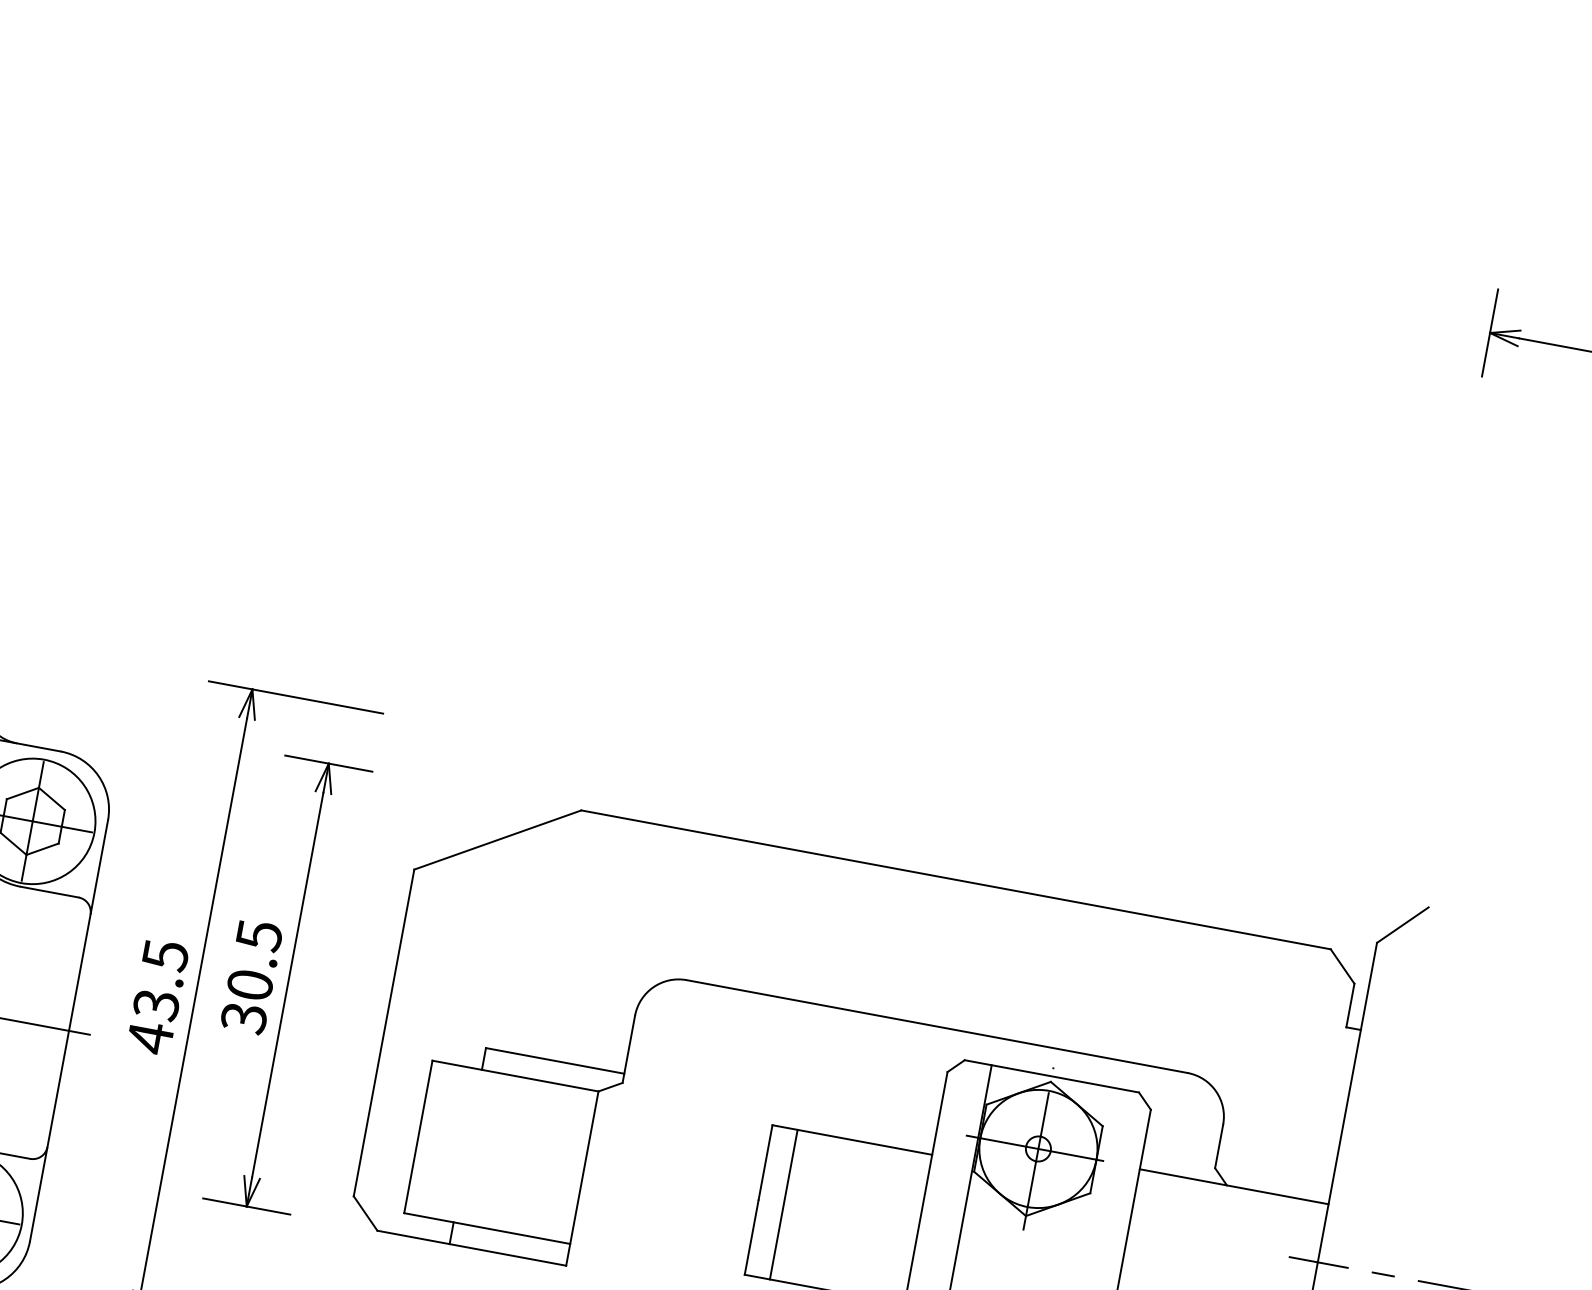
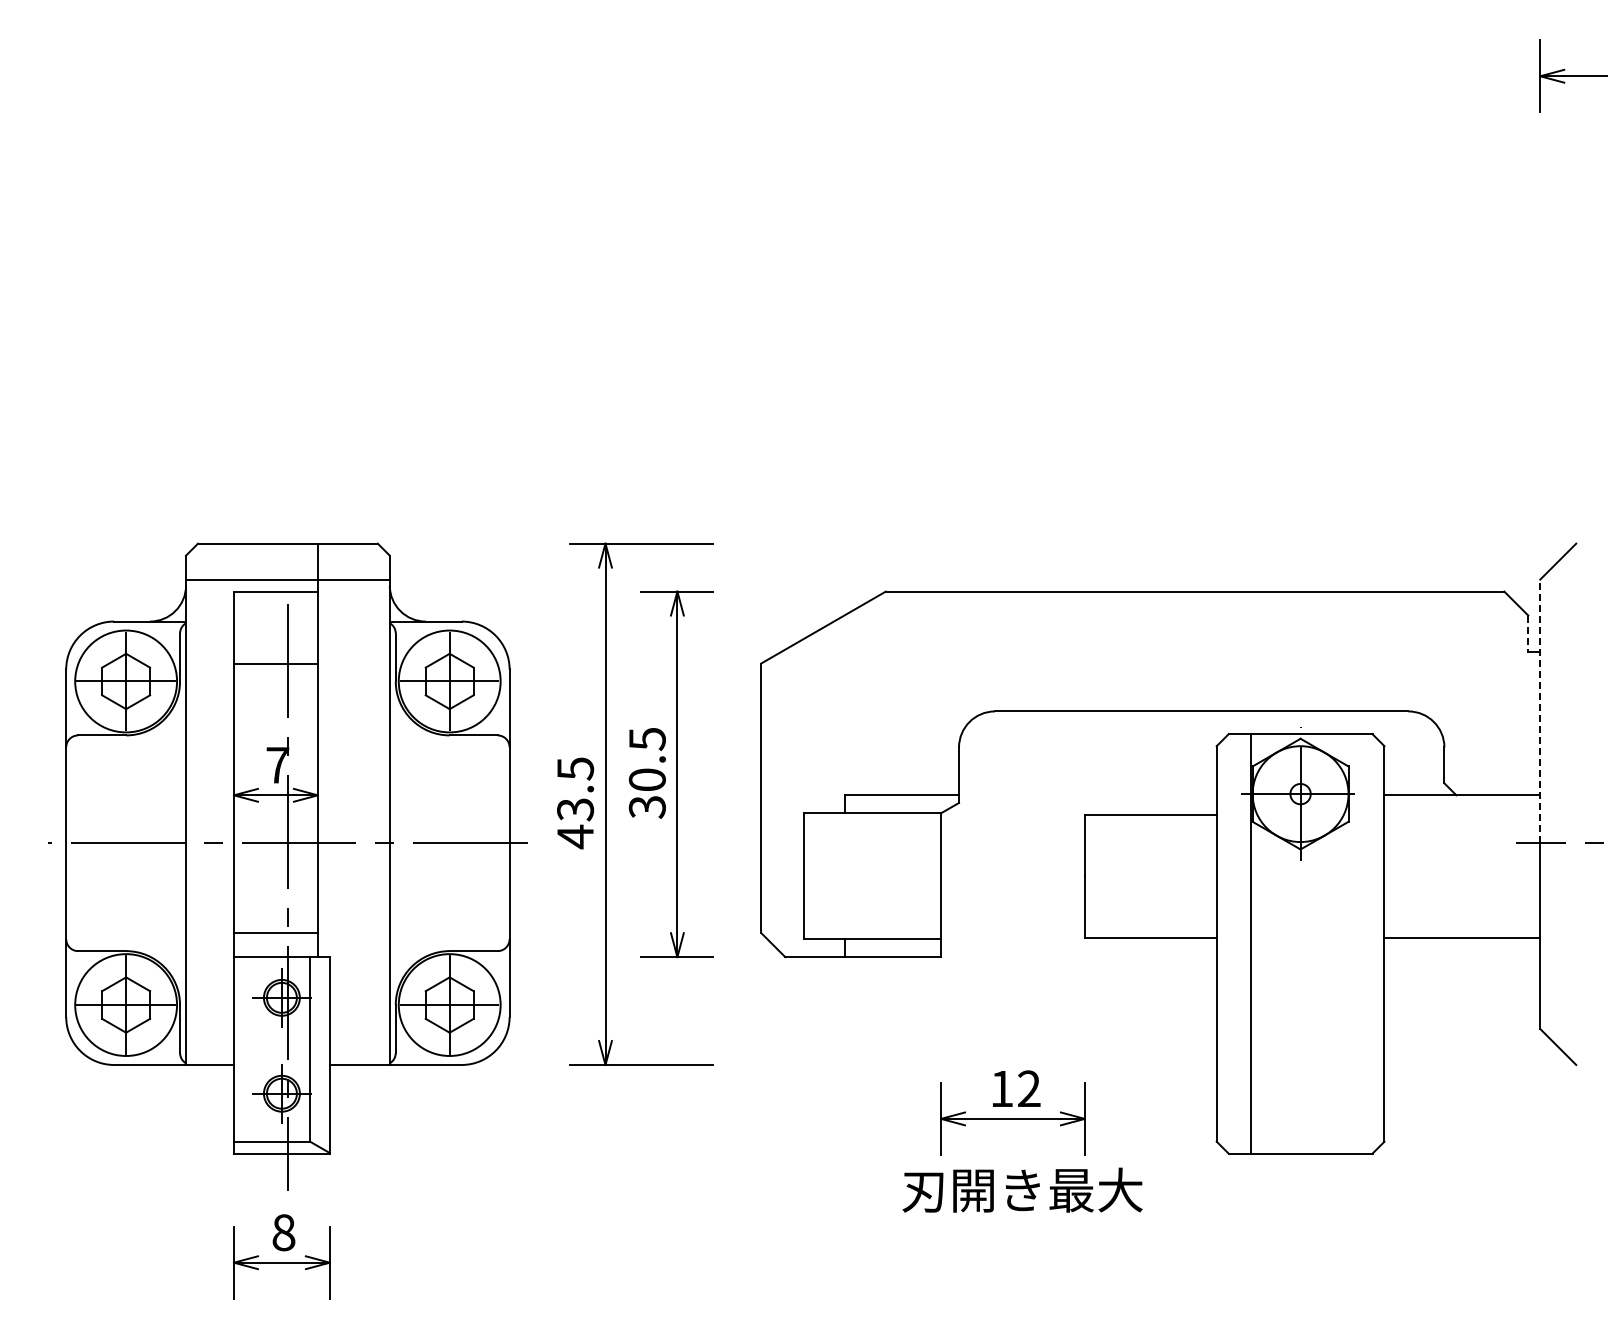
line: (1350, 1005) -> (1528, 633), solid -> dashed
line: (1347, 1102) -> (1540, 711), solid -> dashed
line: (783, 1203) -> (1105, 875), removed

